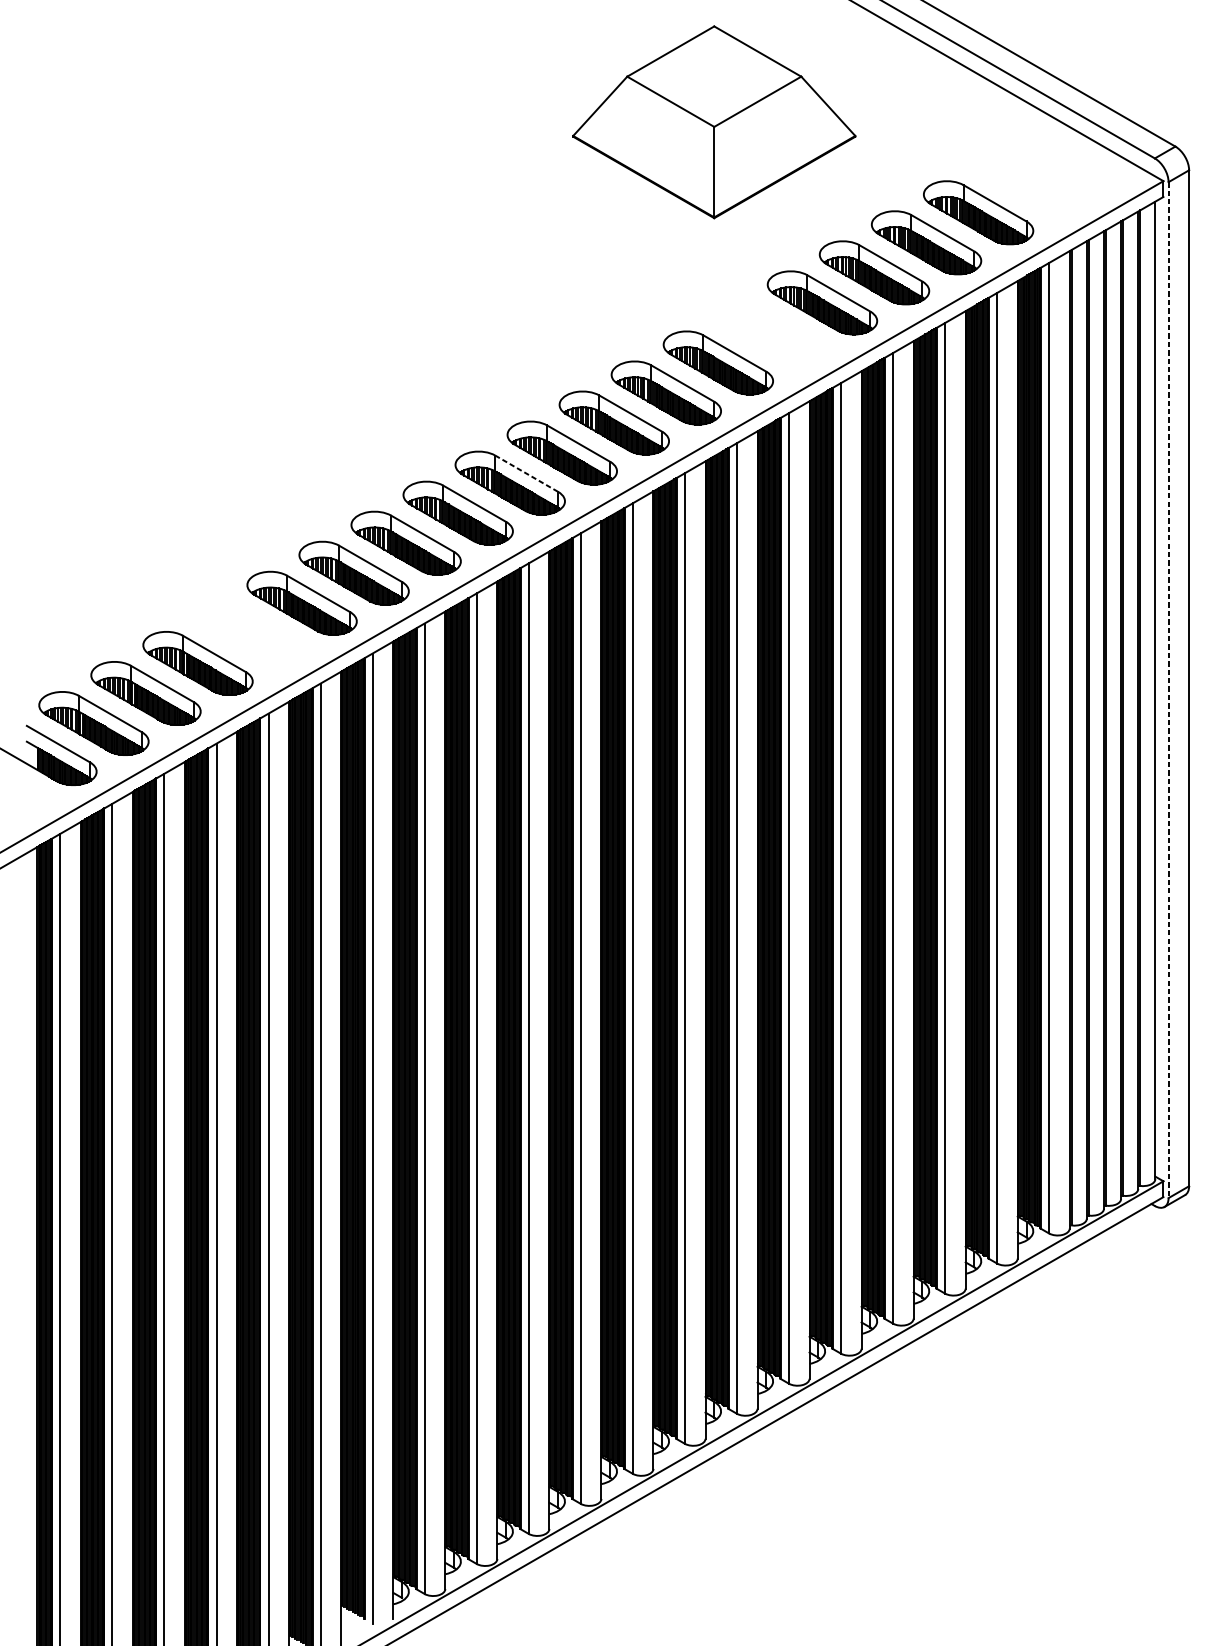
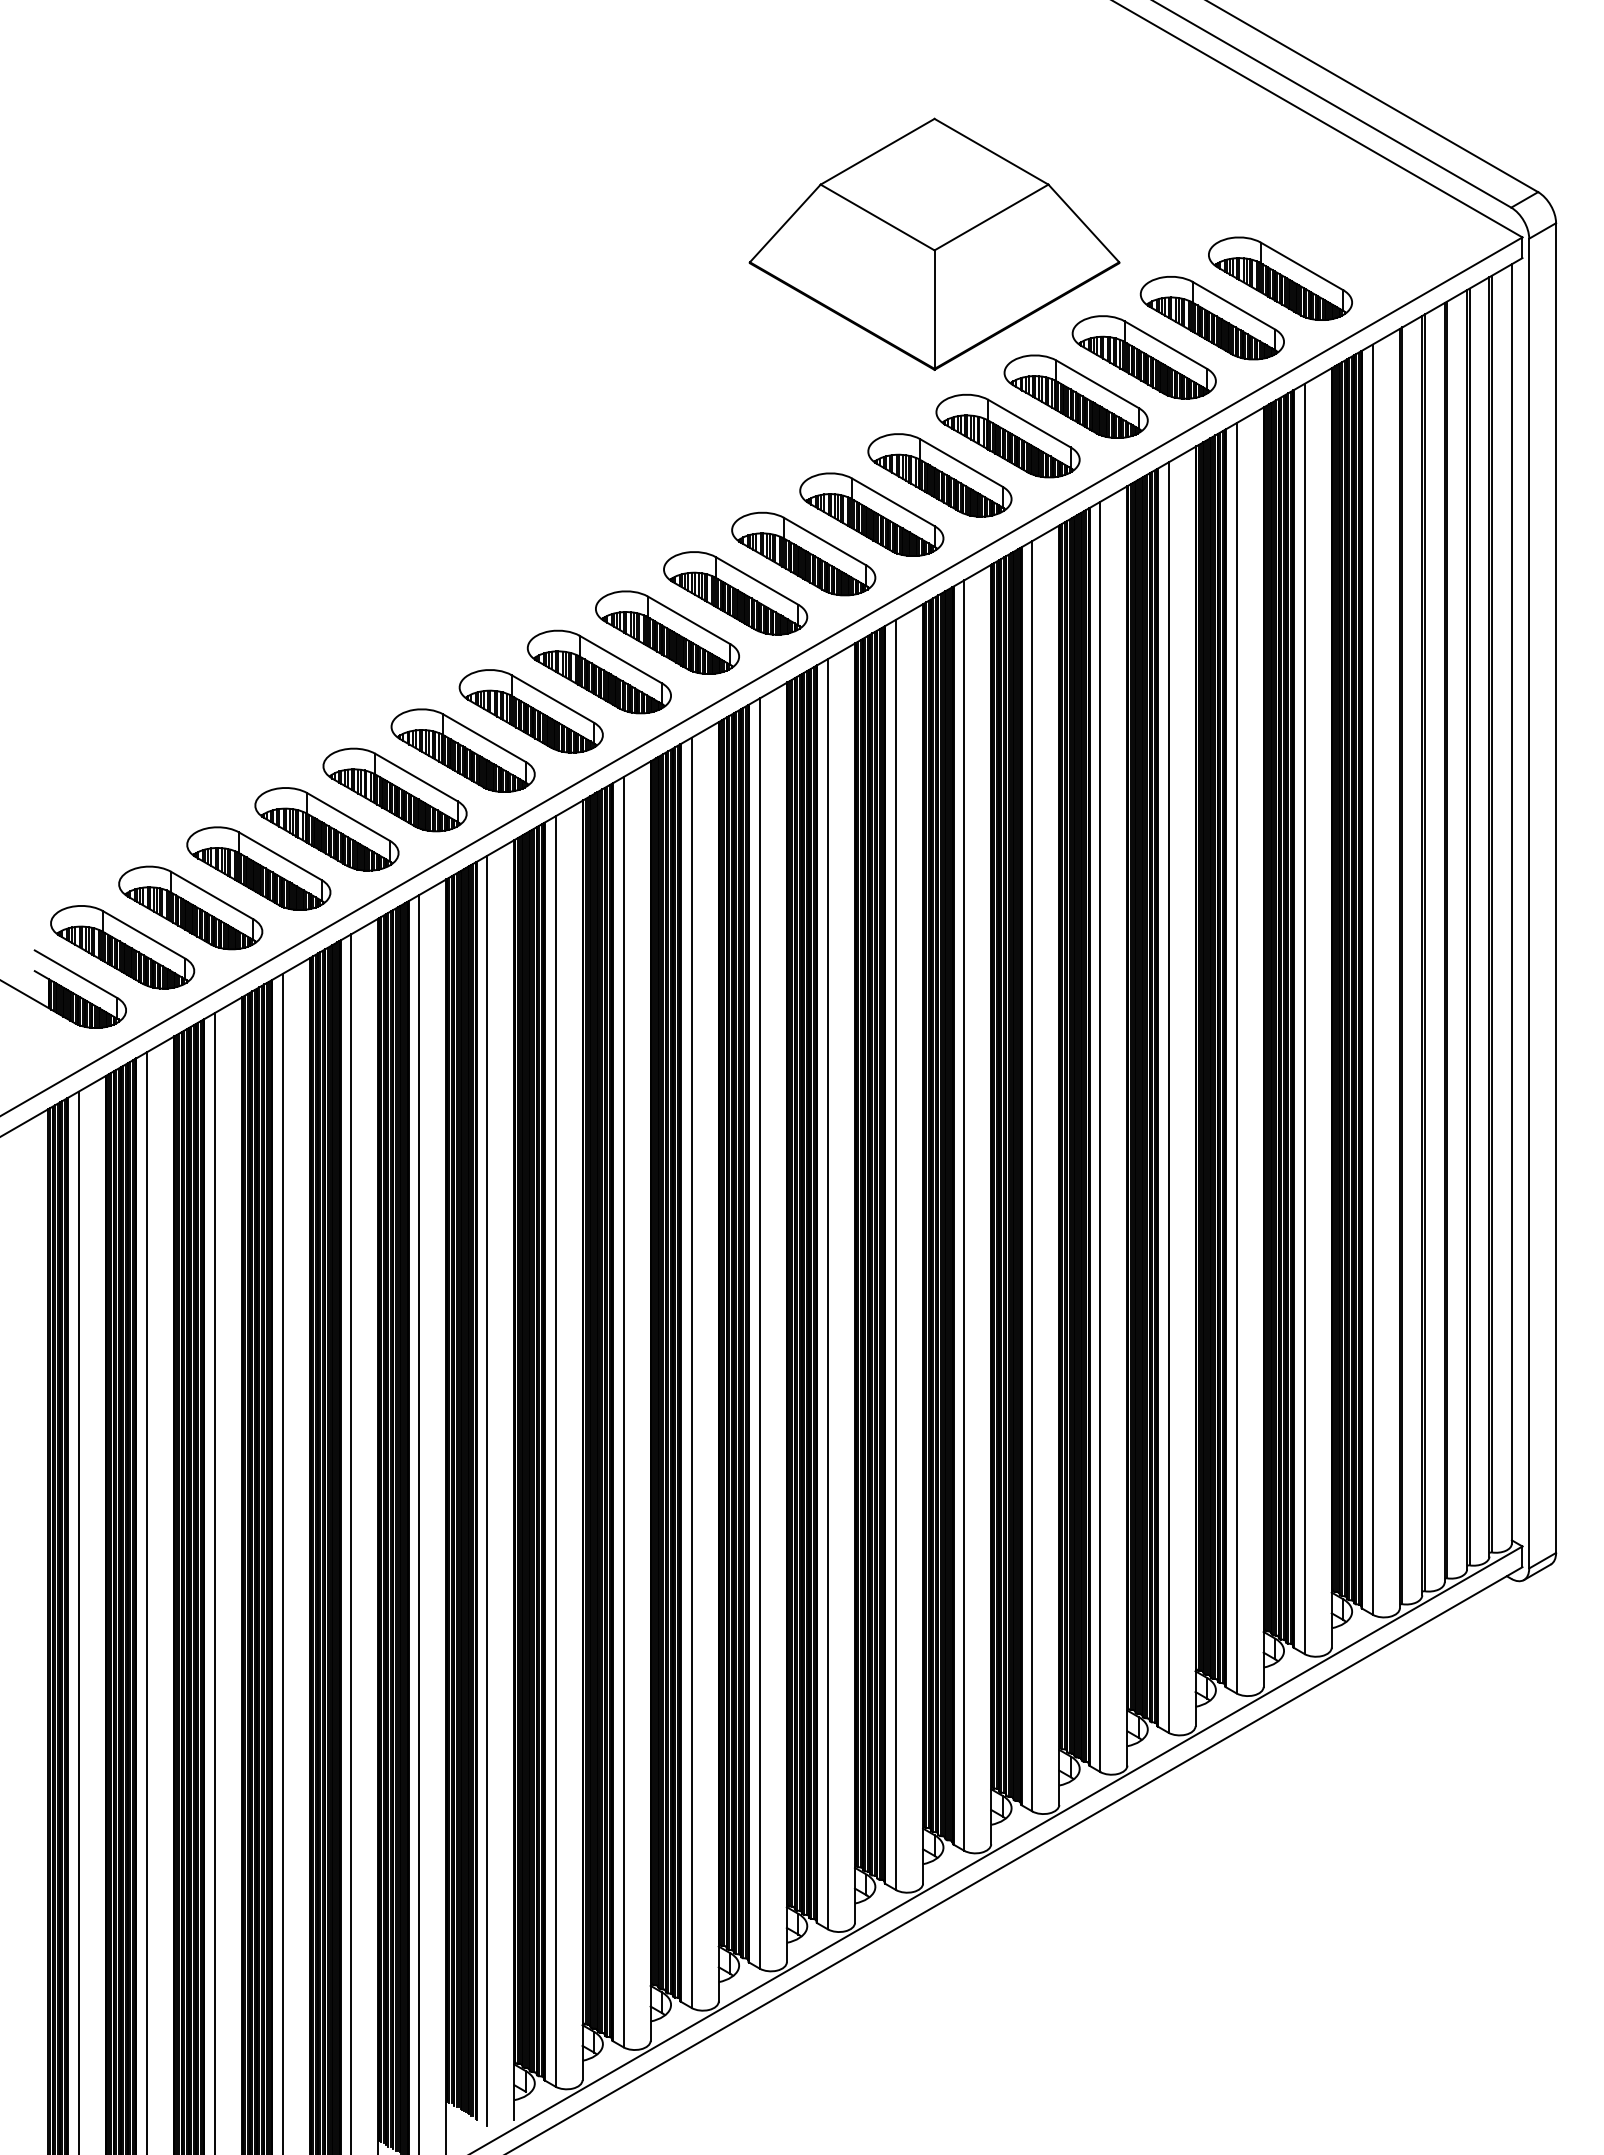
part: (714, 121) -> (934, 243), moved
part: (770, 332) -> (1007, 435), added
line: (527, 473) -> (689, 620), dashed -> solid
part: (249, 633) -> (326, 829), added
line: (1168, 690) -> (1529, 903), dashed -> solid

